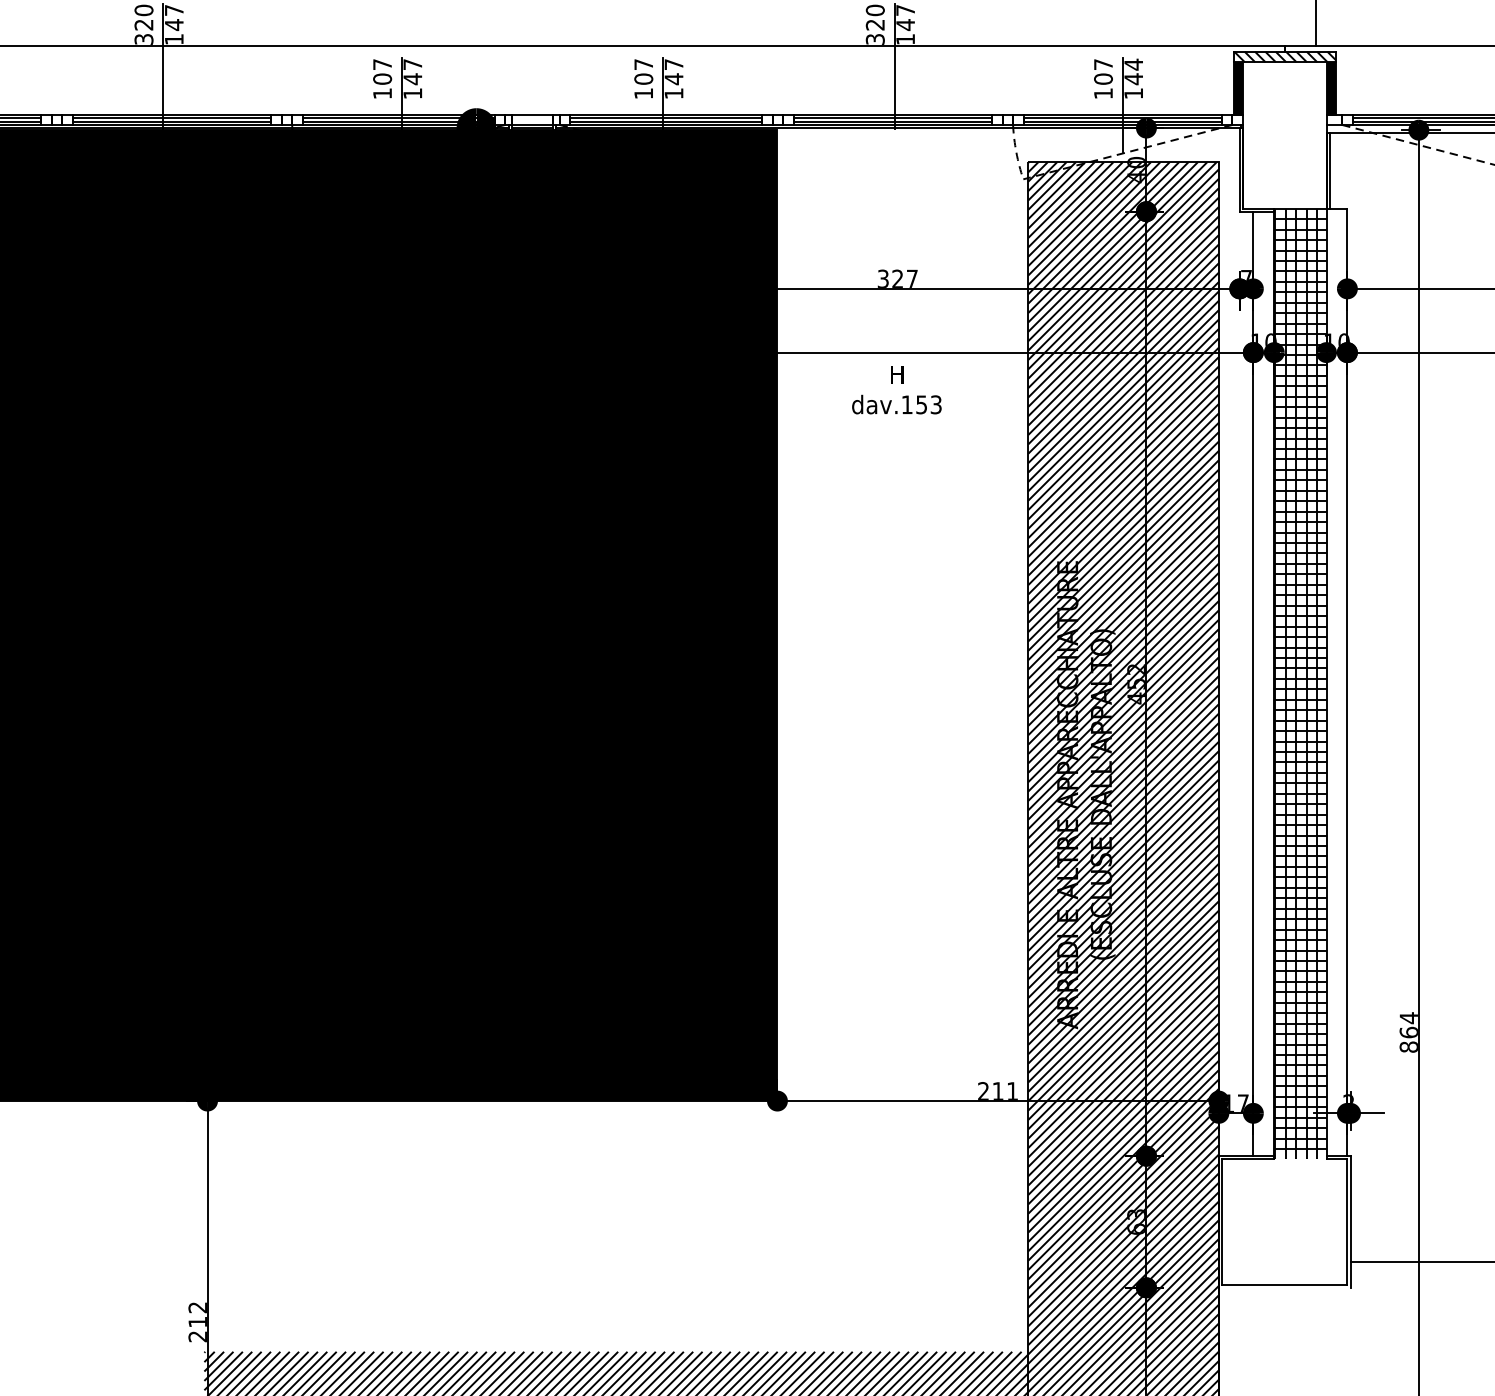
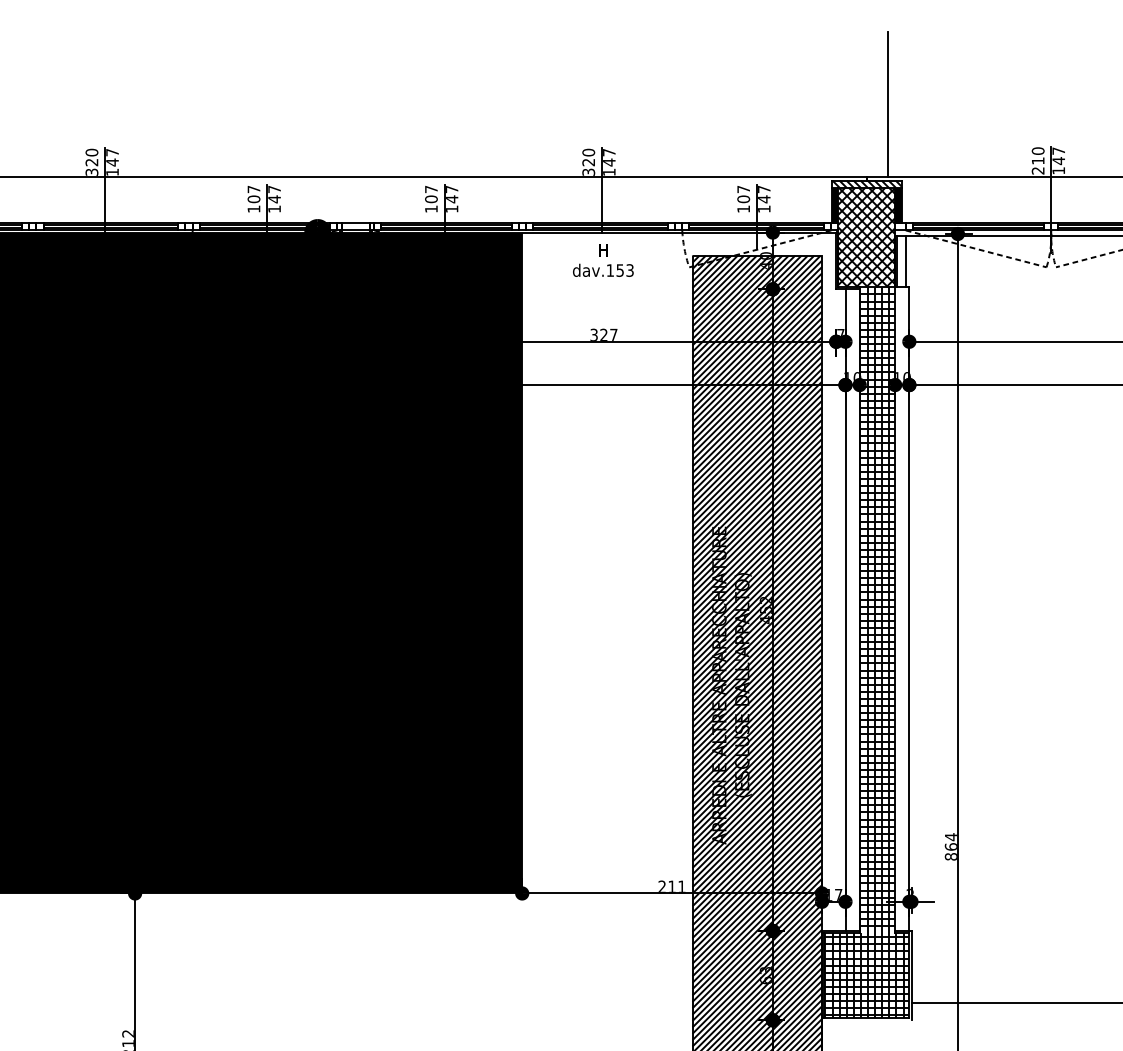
text: (1134, 64) -> (764, 189), 144 -> 147
hatch: (1284, 135) -> (866, 237), added
line: (1341, 170) -> (905, 261), added
text: (897, 390) -> (603, 260), moved
hatch: (1284, 1221) -> (866, 975), added

